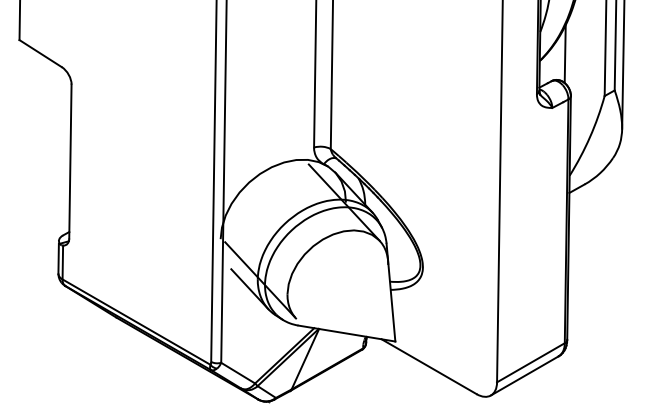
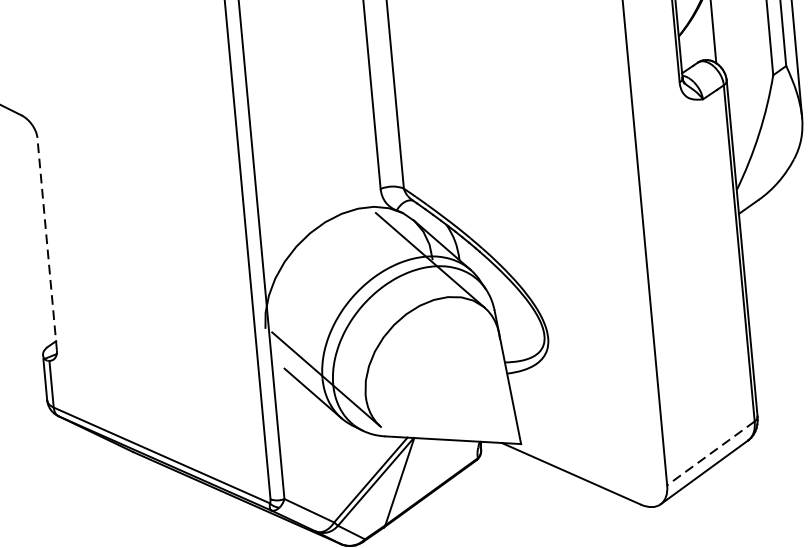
line: (70, 161) -> (47, 243), solid -> dashed
line: (530, 363) -> (710, 454), solid -> dashed

